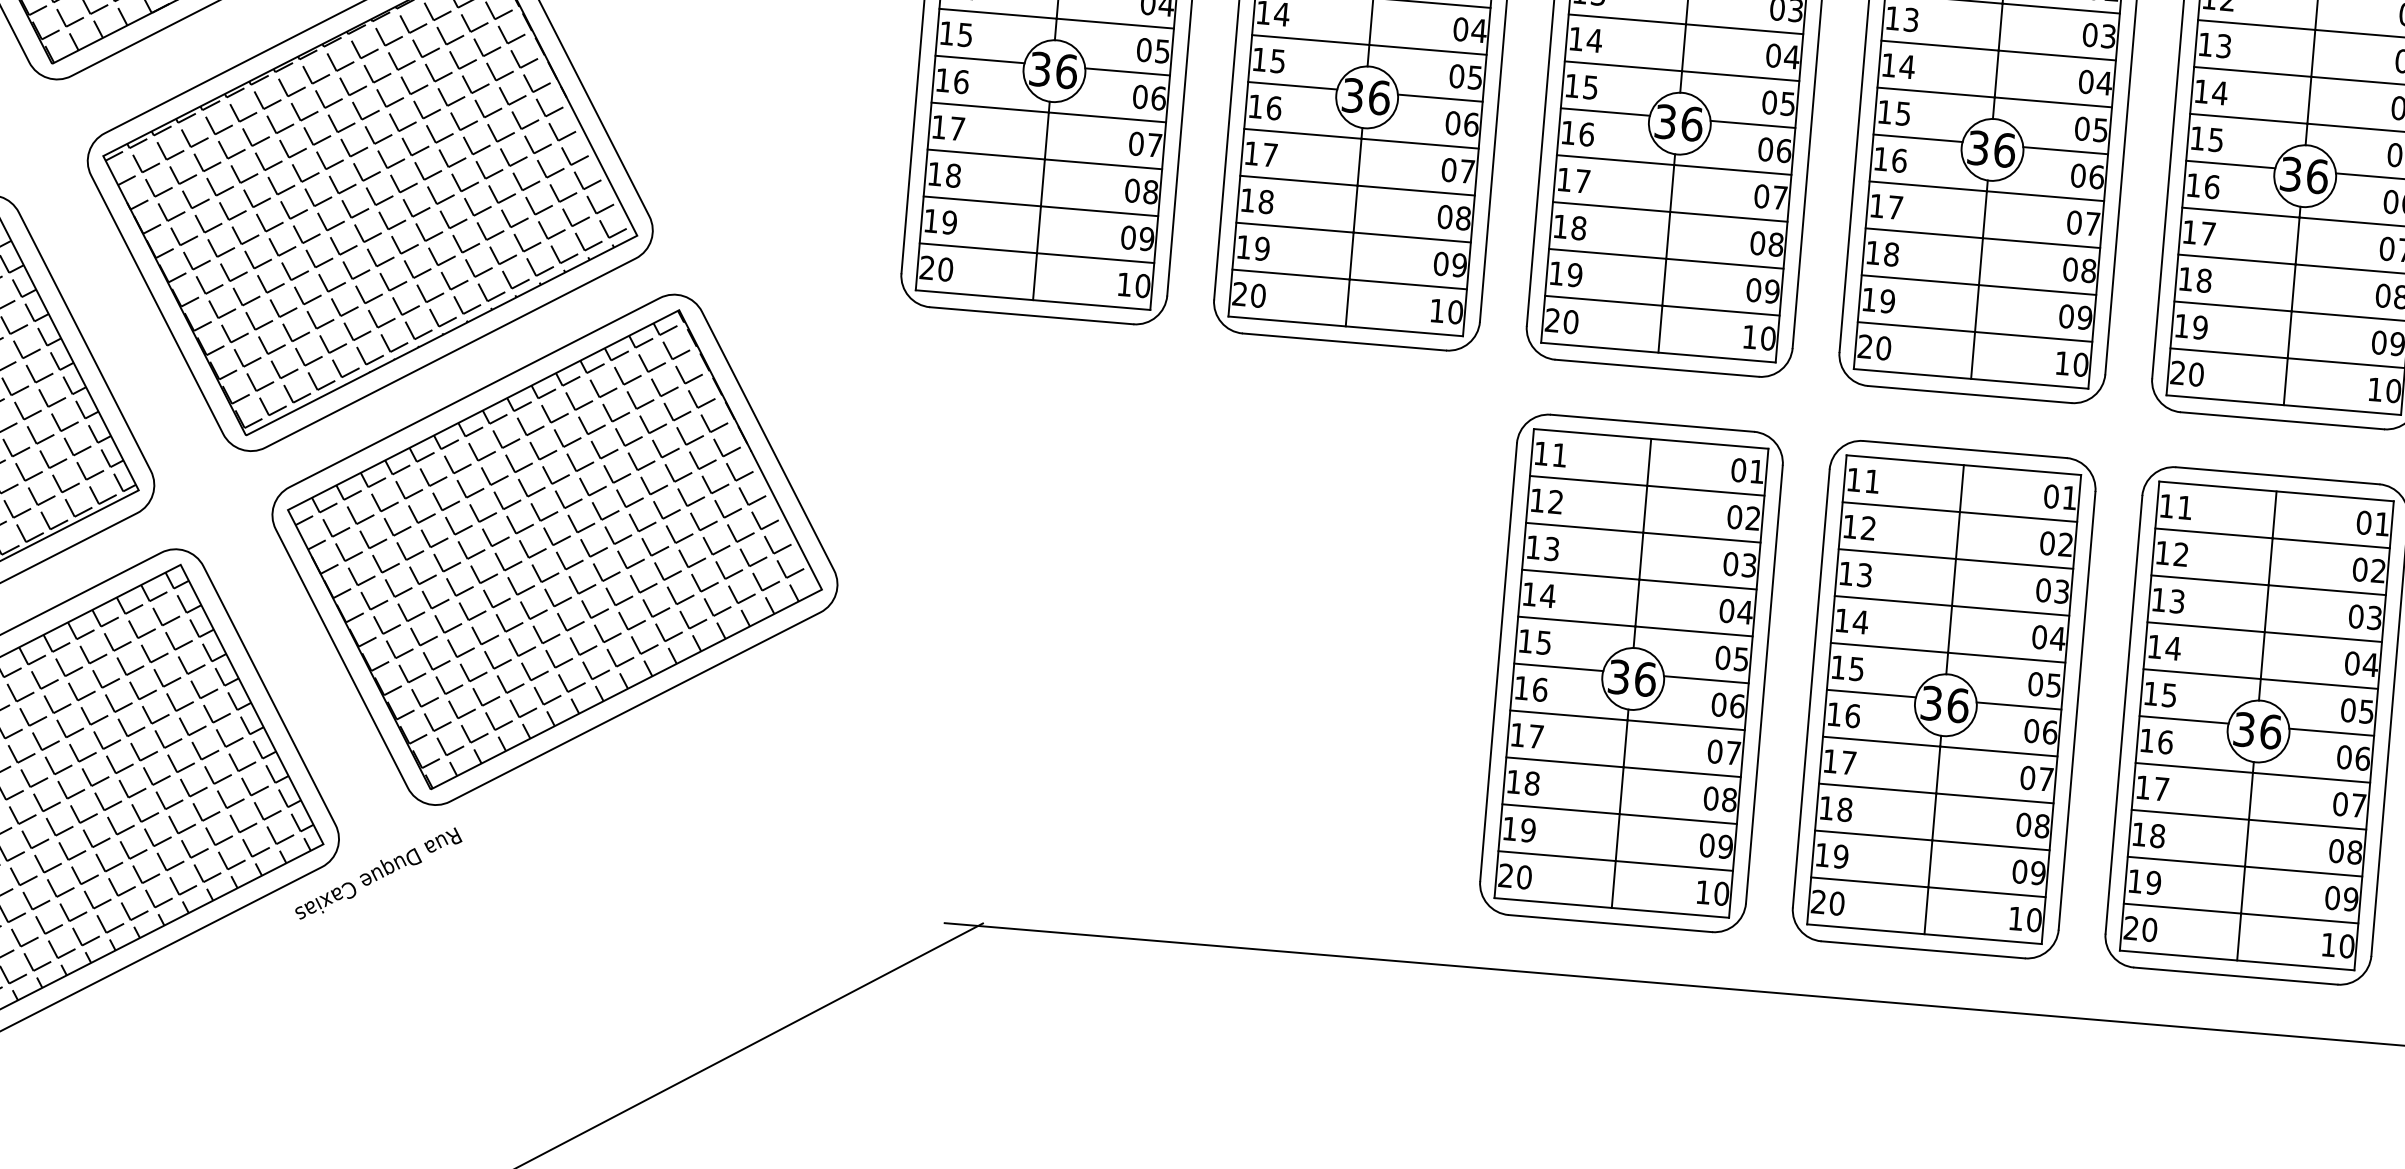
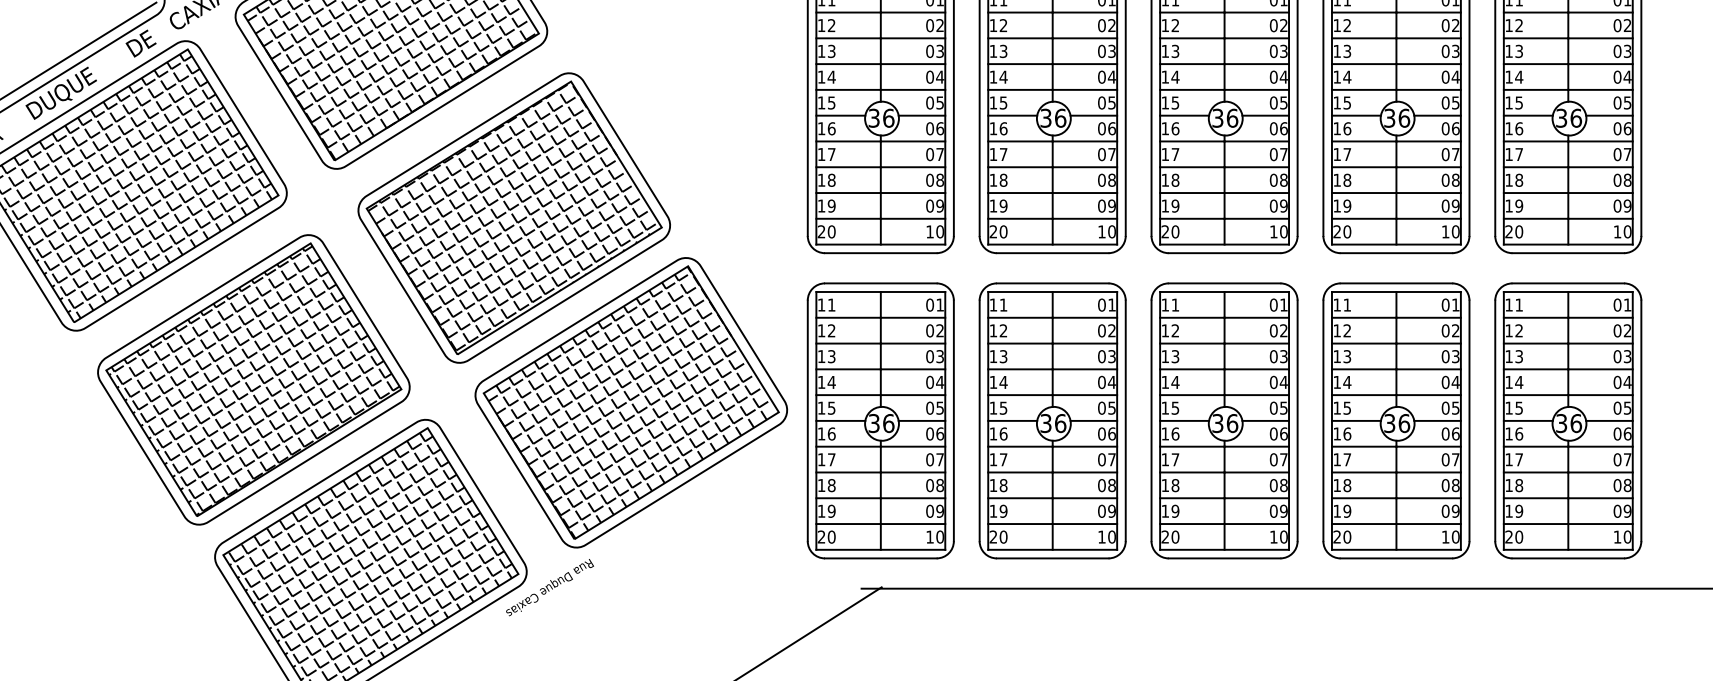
part: (1005, 620) -> (880, 420), added
part: (1318, 646) -> (1052, 420), added

